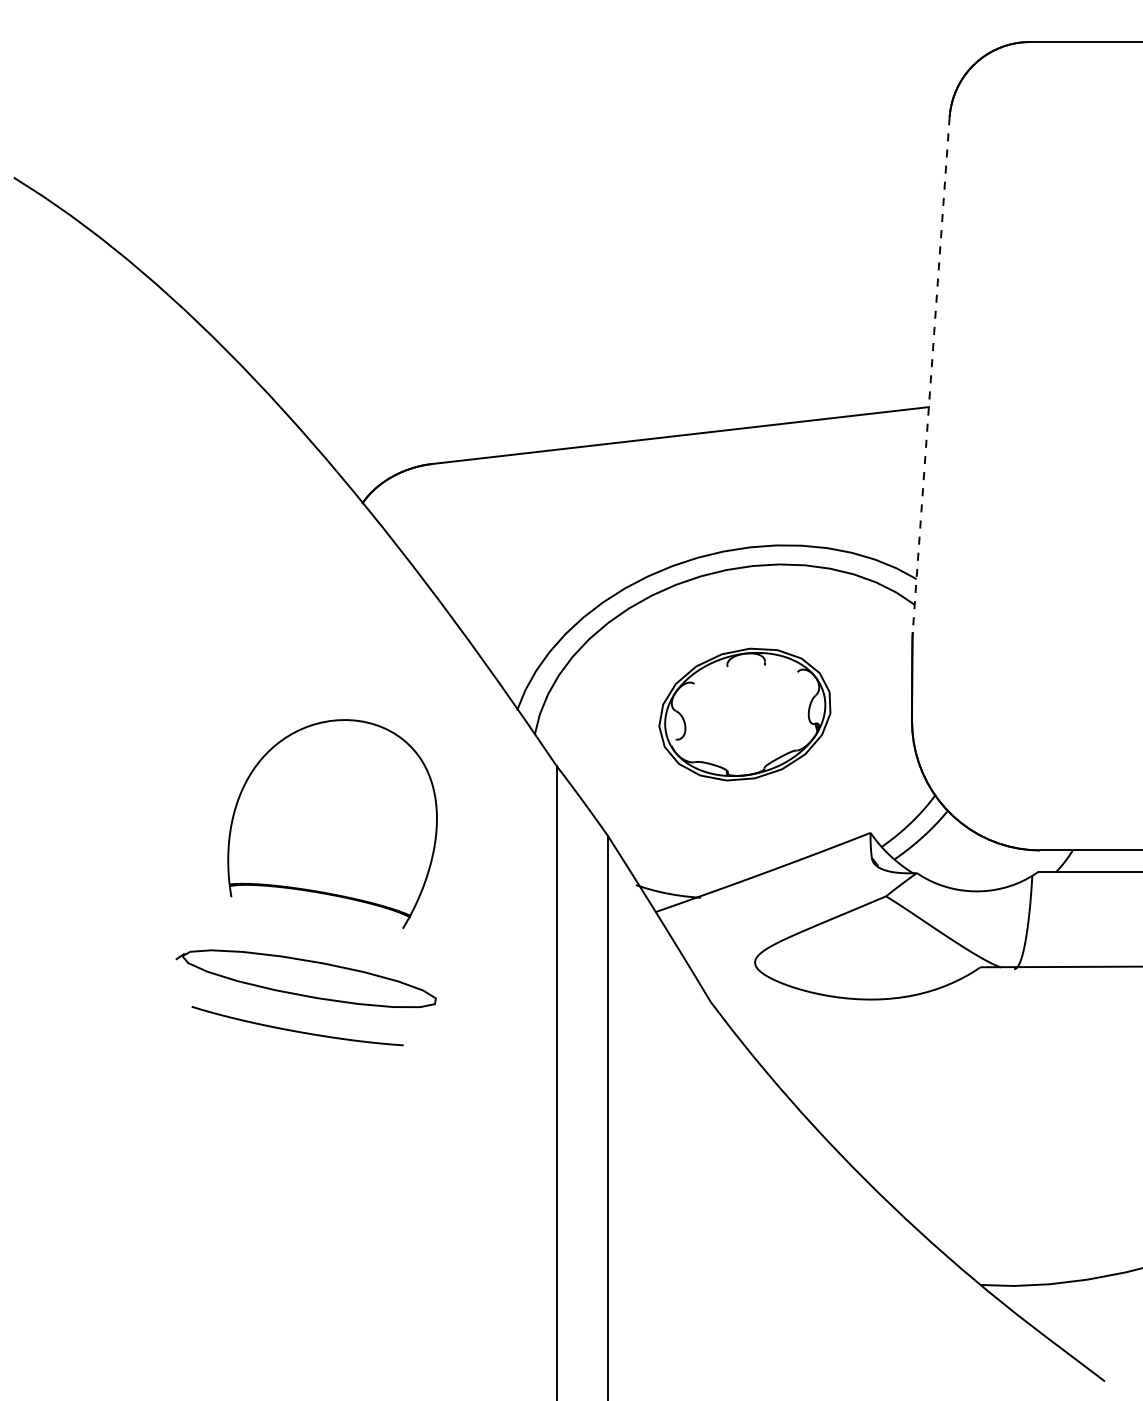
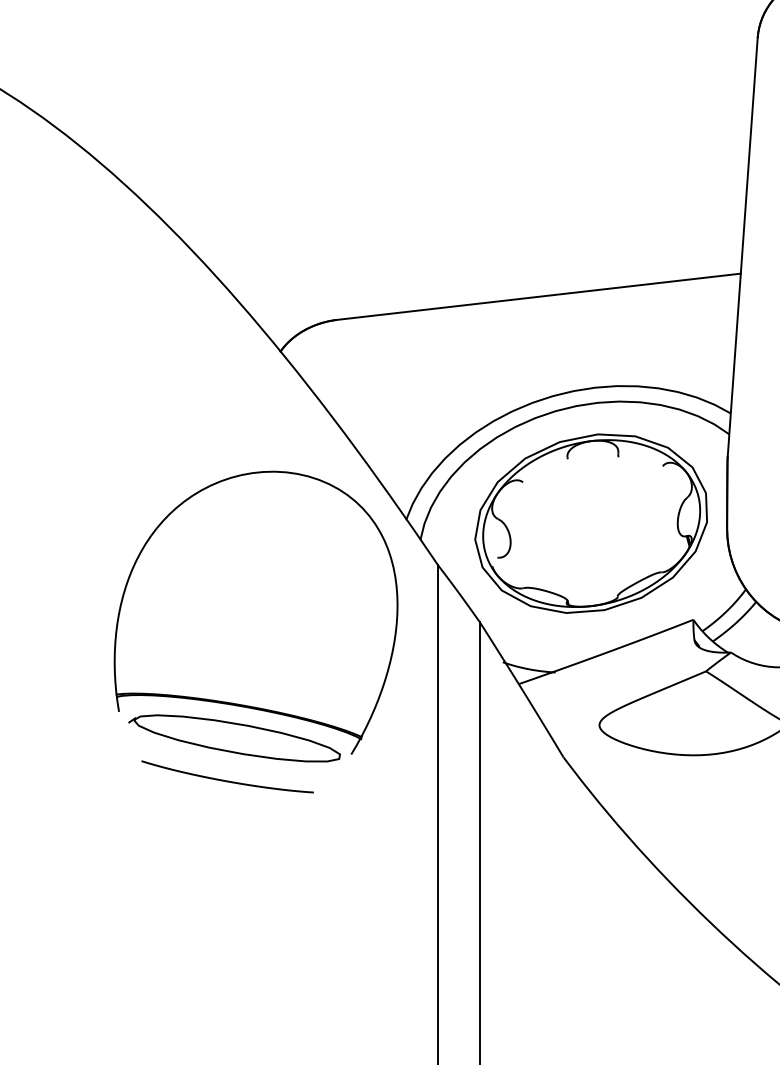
line: (931, 375) -> (742, 247), dashed -> solid
part: (744, 714) -> (590, 523), size x1.67
part: (332, 823) -> (255, 612), size x1.67

